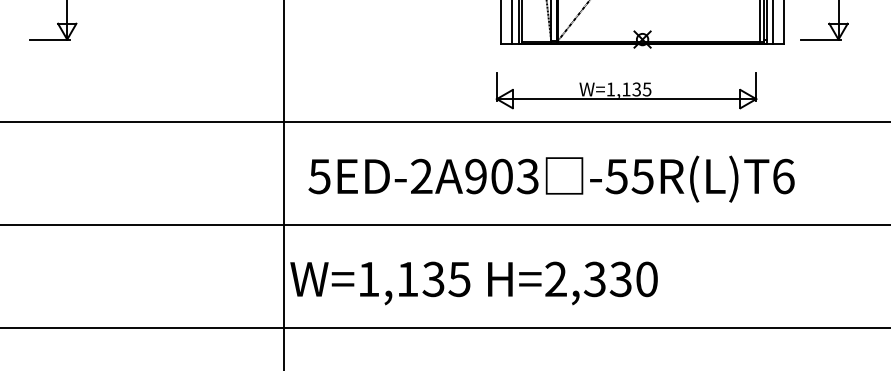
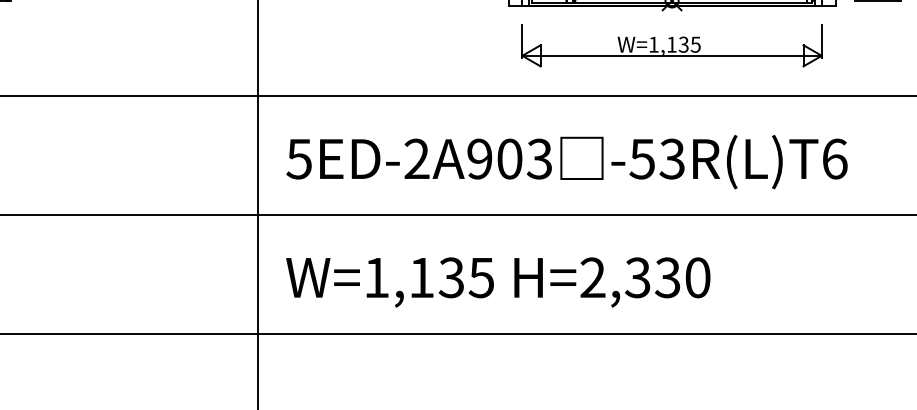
part: (626, 90) -> (671, 45), moved
text: (642, 176) -> (671, 159), -55R(L)T6 -> -53R(L)T6
text: (473, 283) -> (497, 282), moved

